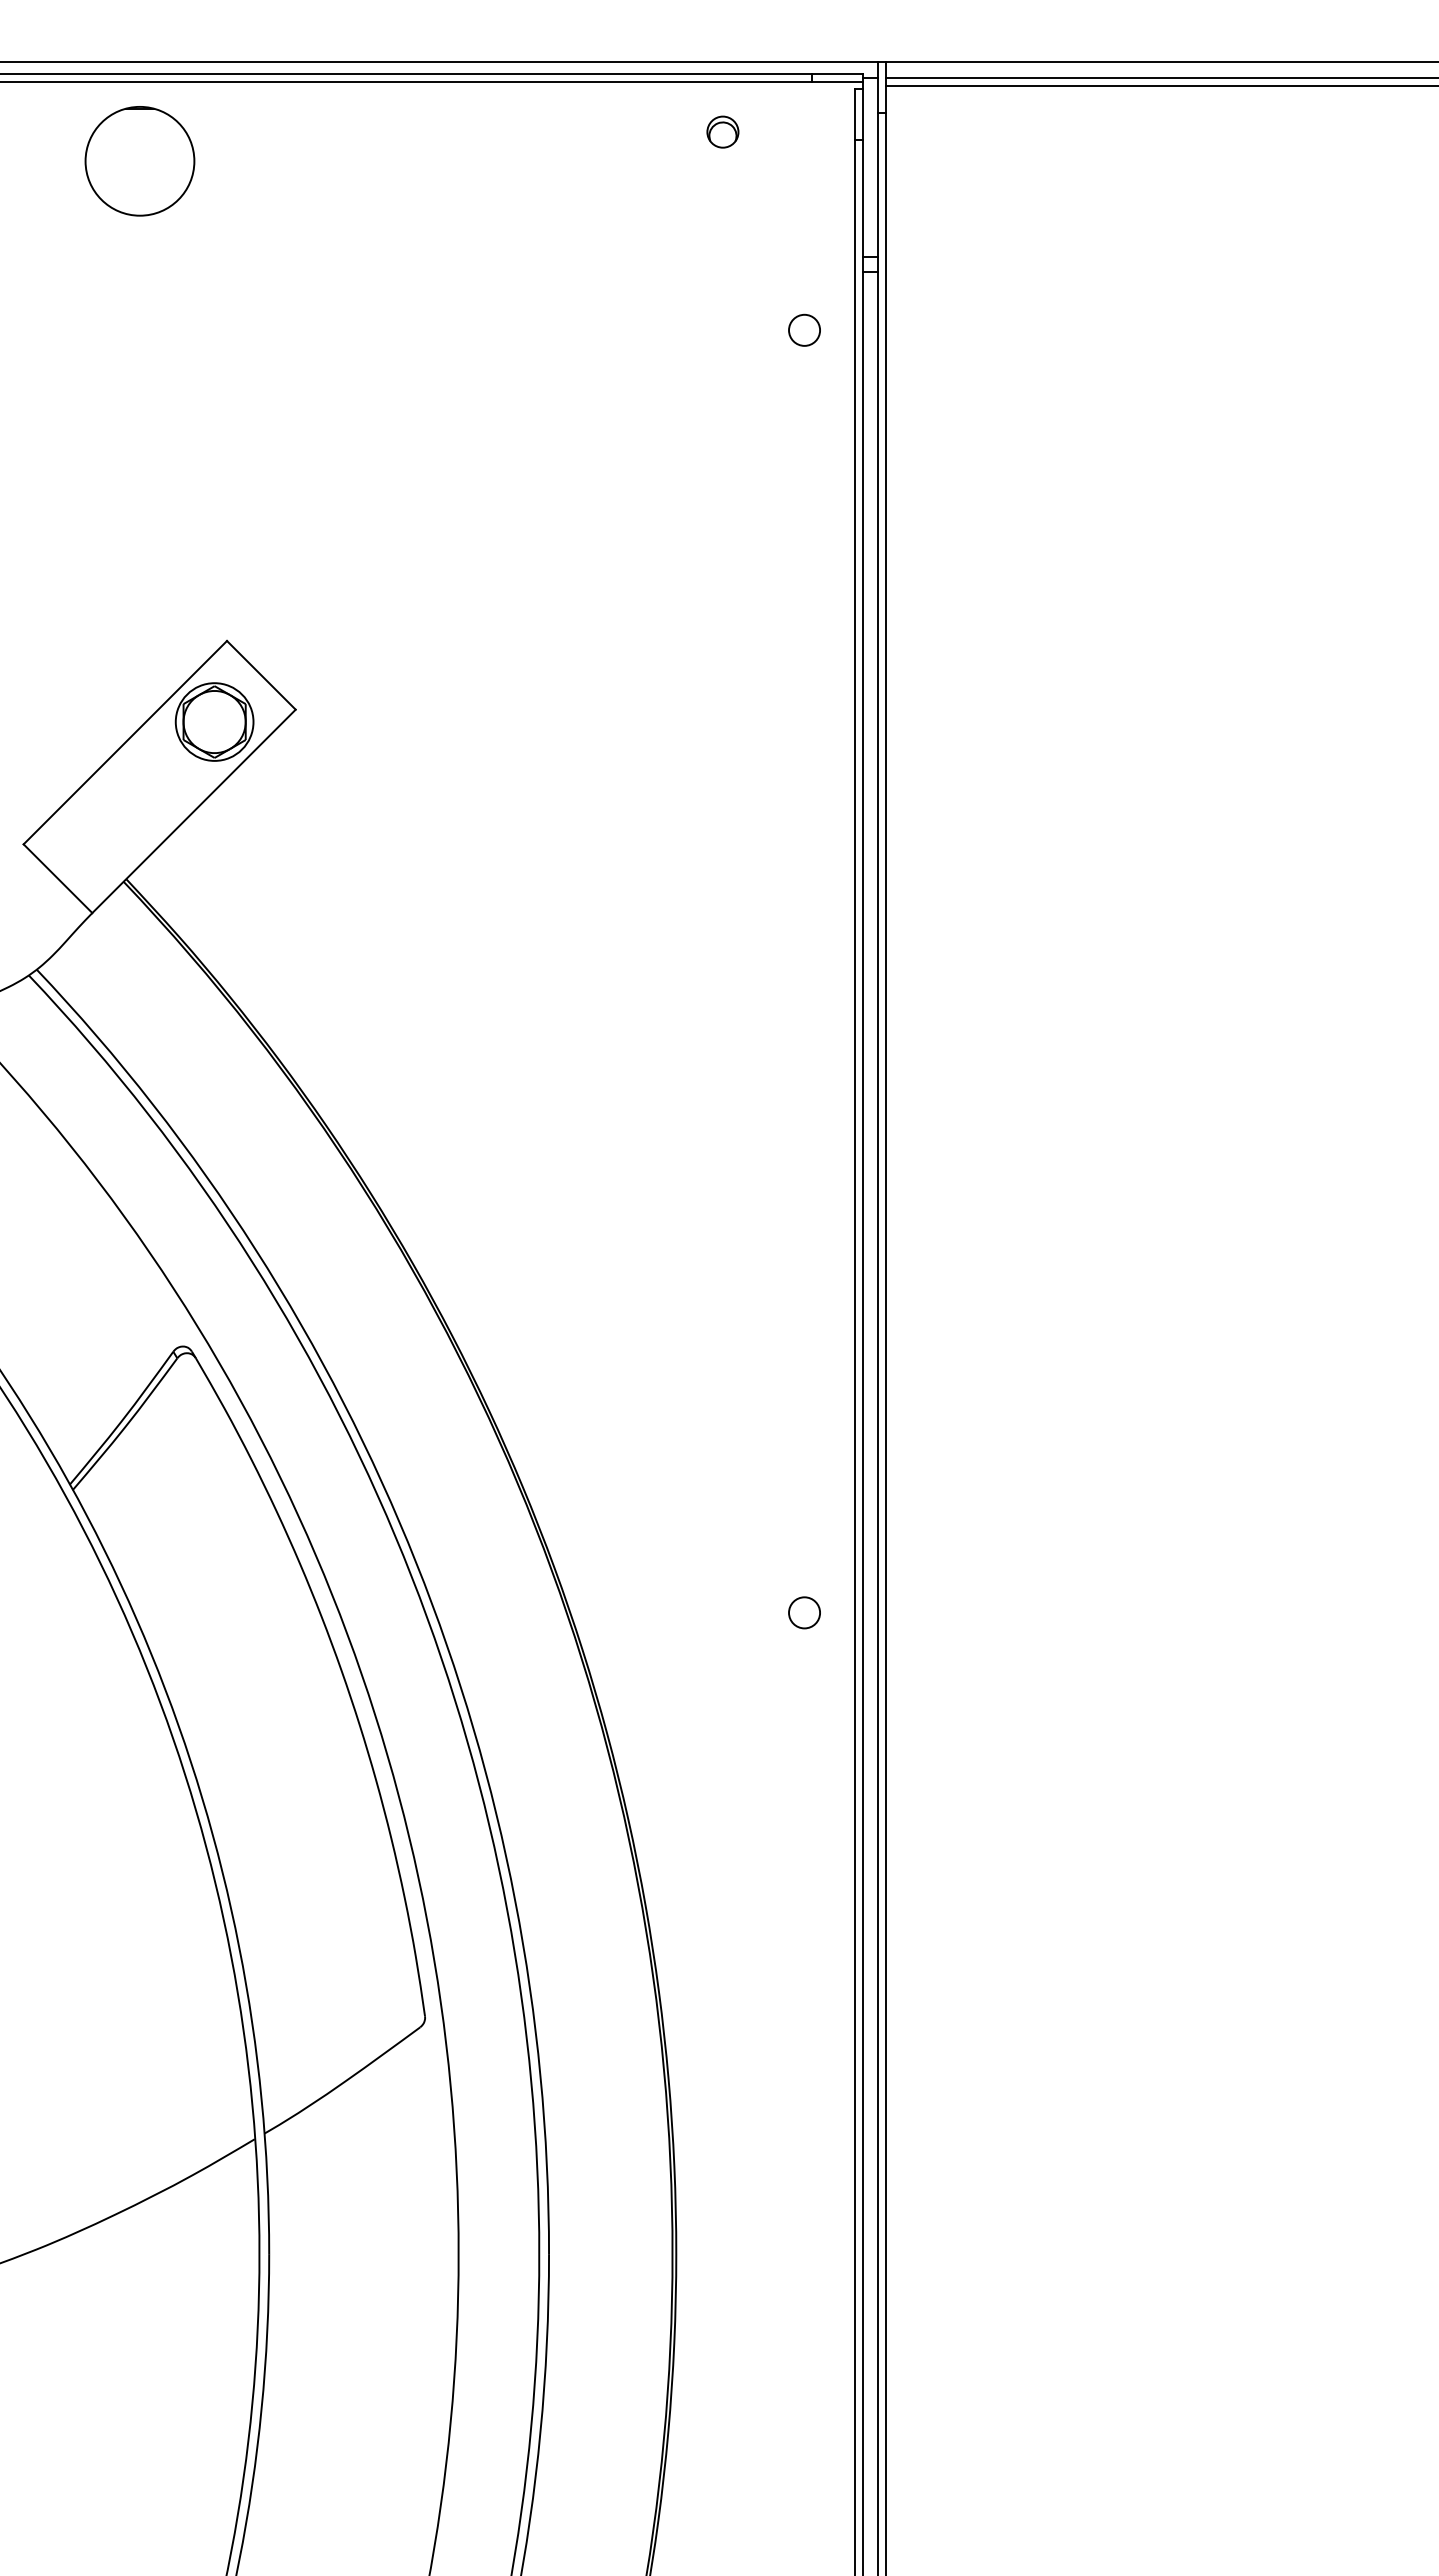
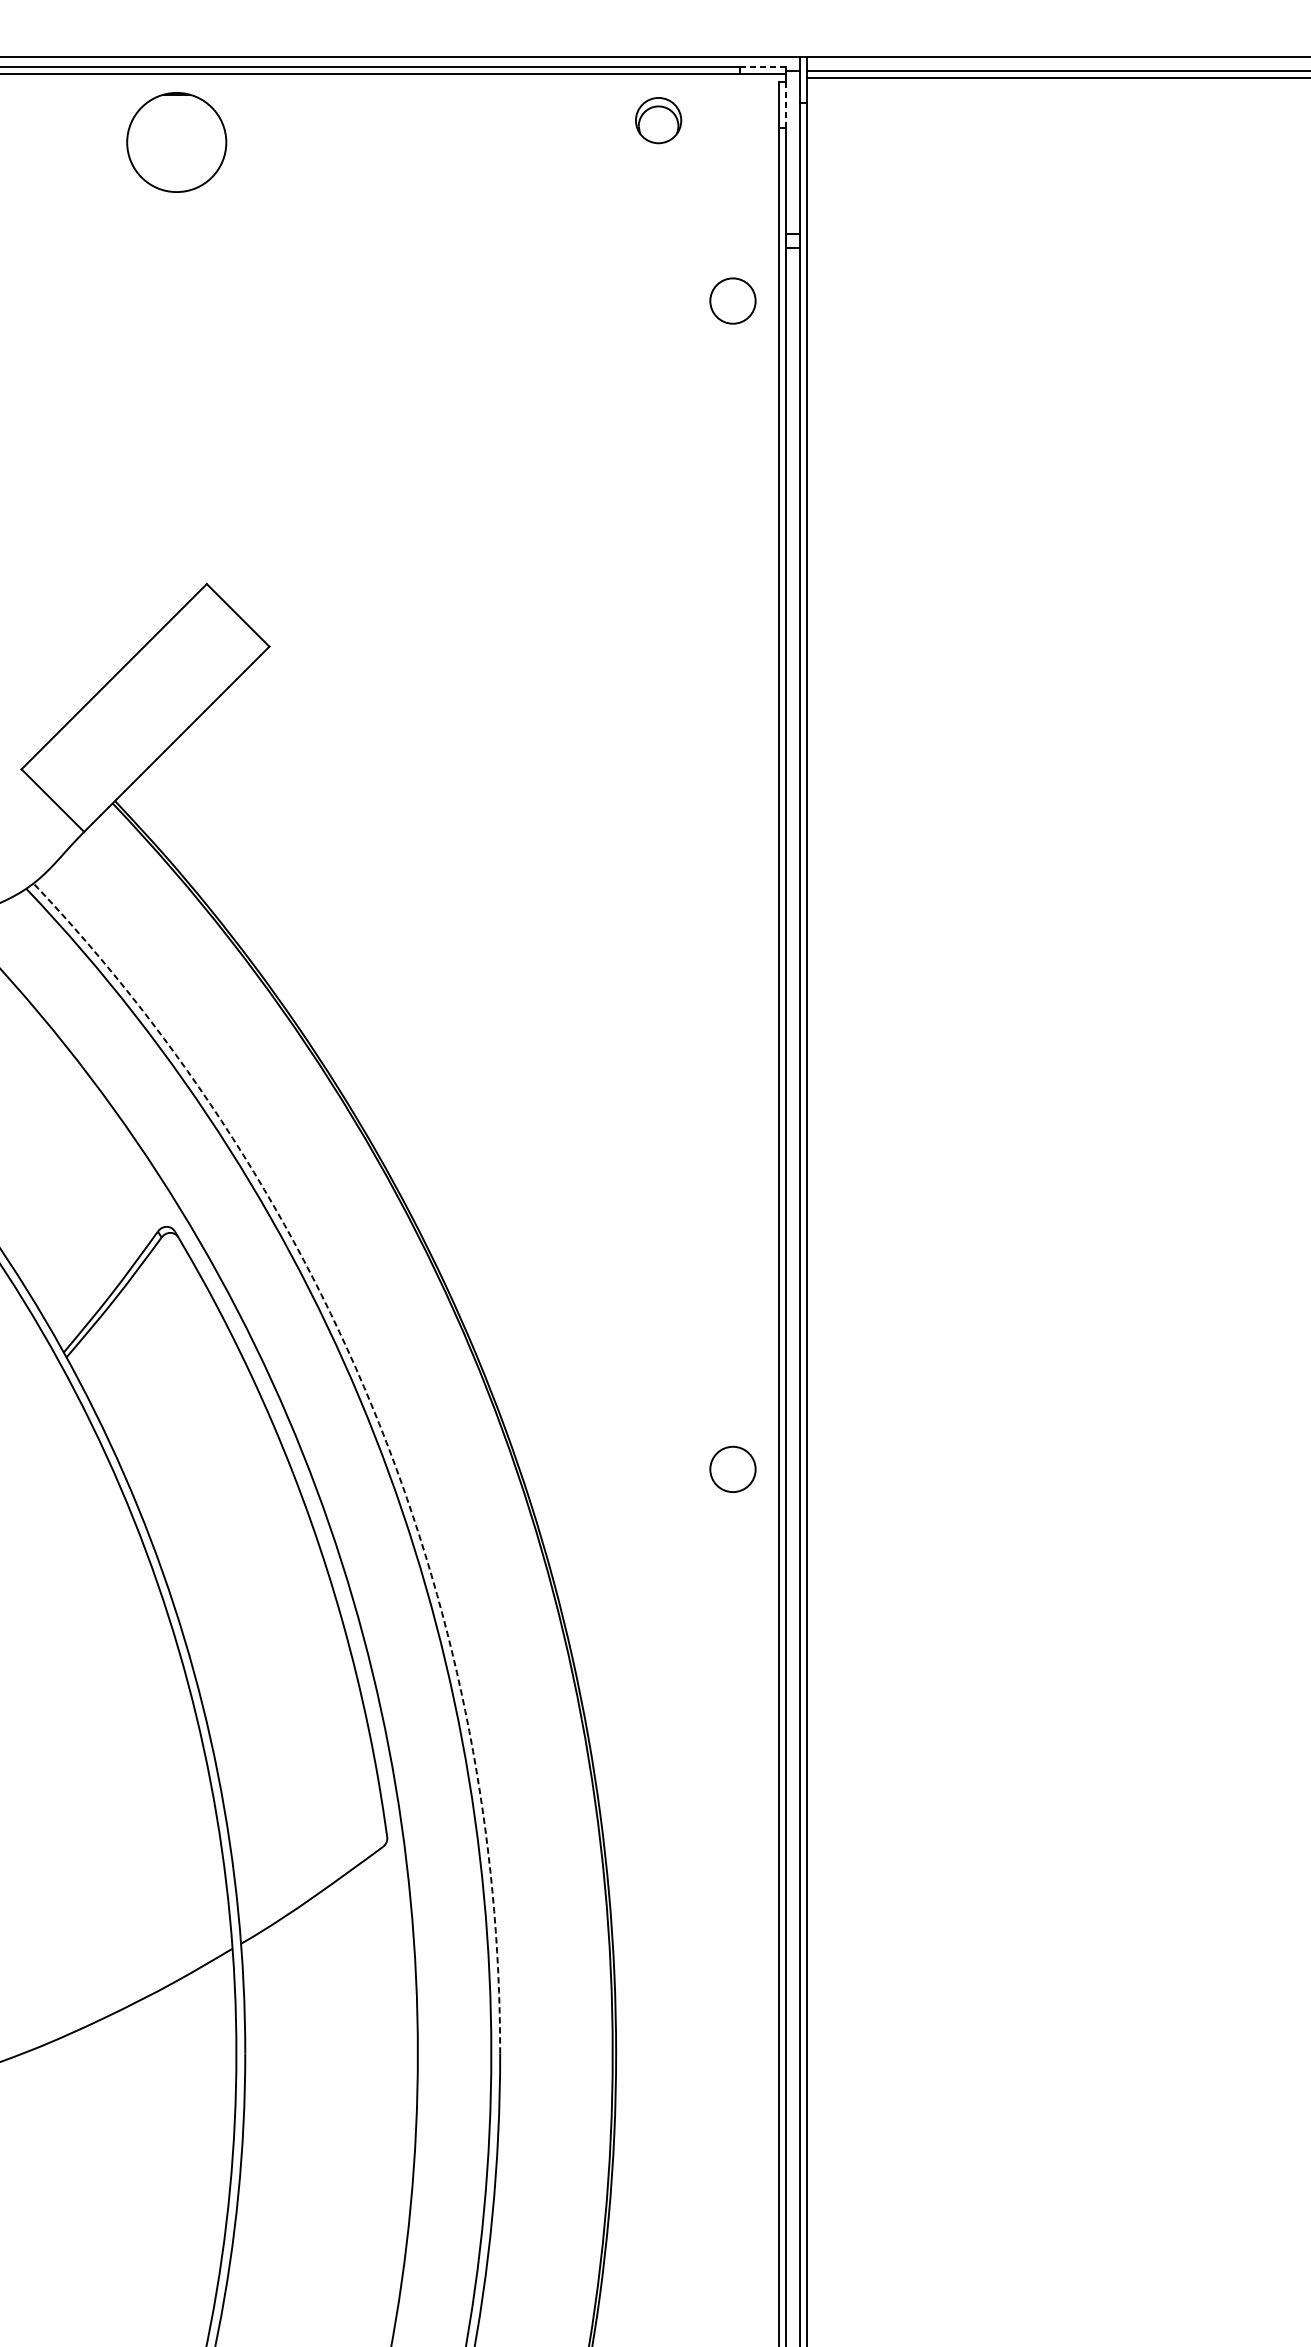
line: (837, 73) -> (762, 67), solid -> dashed
line: (862, 115) -> (785, 105), solid -> dashed
part: (722, 131) -> (658, 119), size x1.6
part: (139, 161) -> (176, 142), moved
circle: (804, 329) -> (732, 300), size x1.6
part: (214, 721) -> (195, 657), removed
arc: (416, 1562) -> (379, 1423), solid -> dashed
circle: (804, 1612) -> (732, 1469), size x1.6

